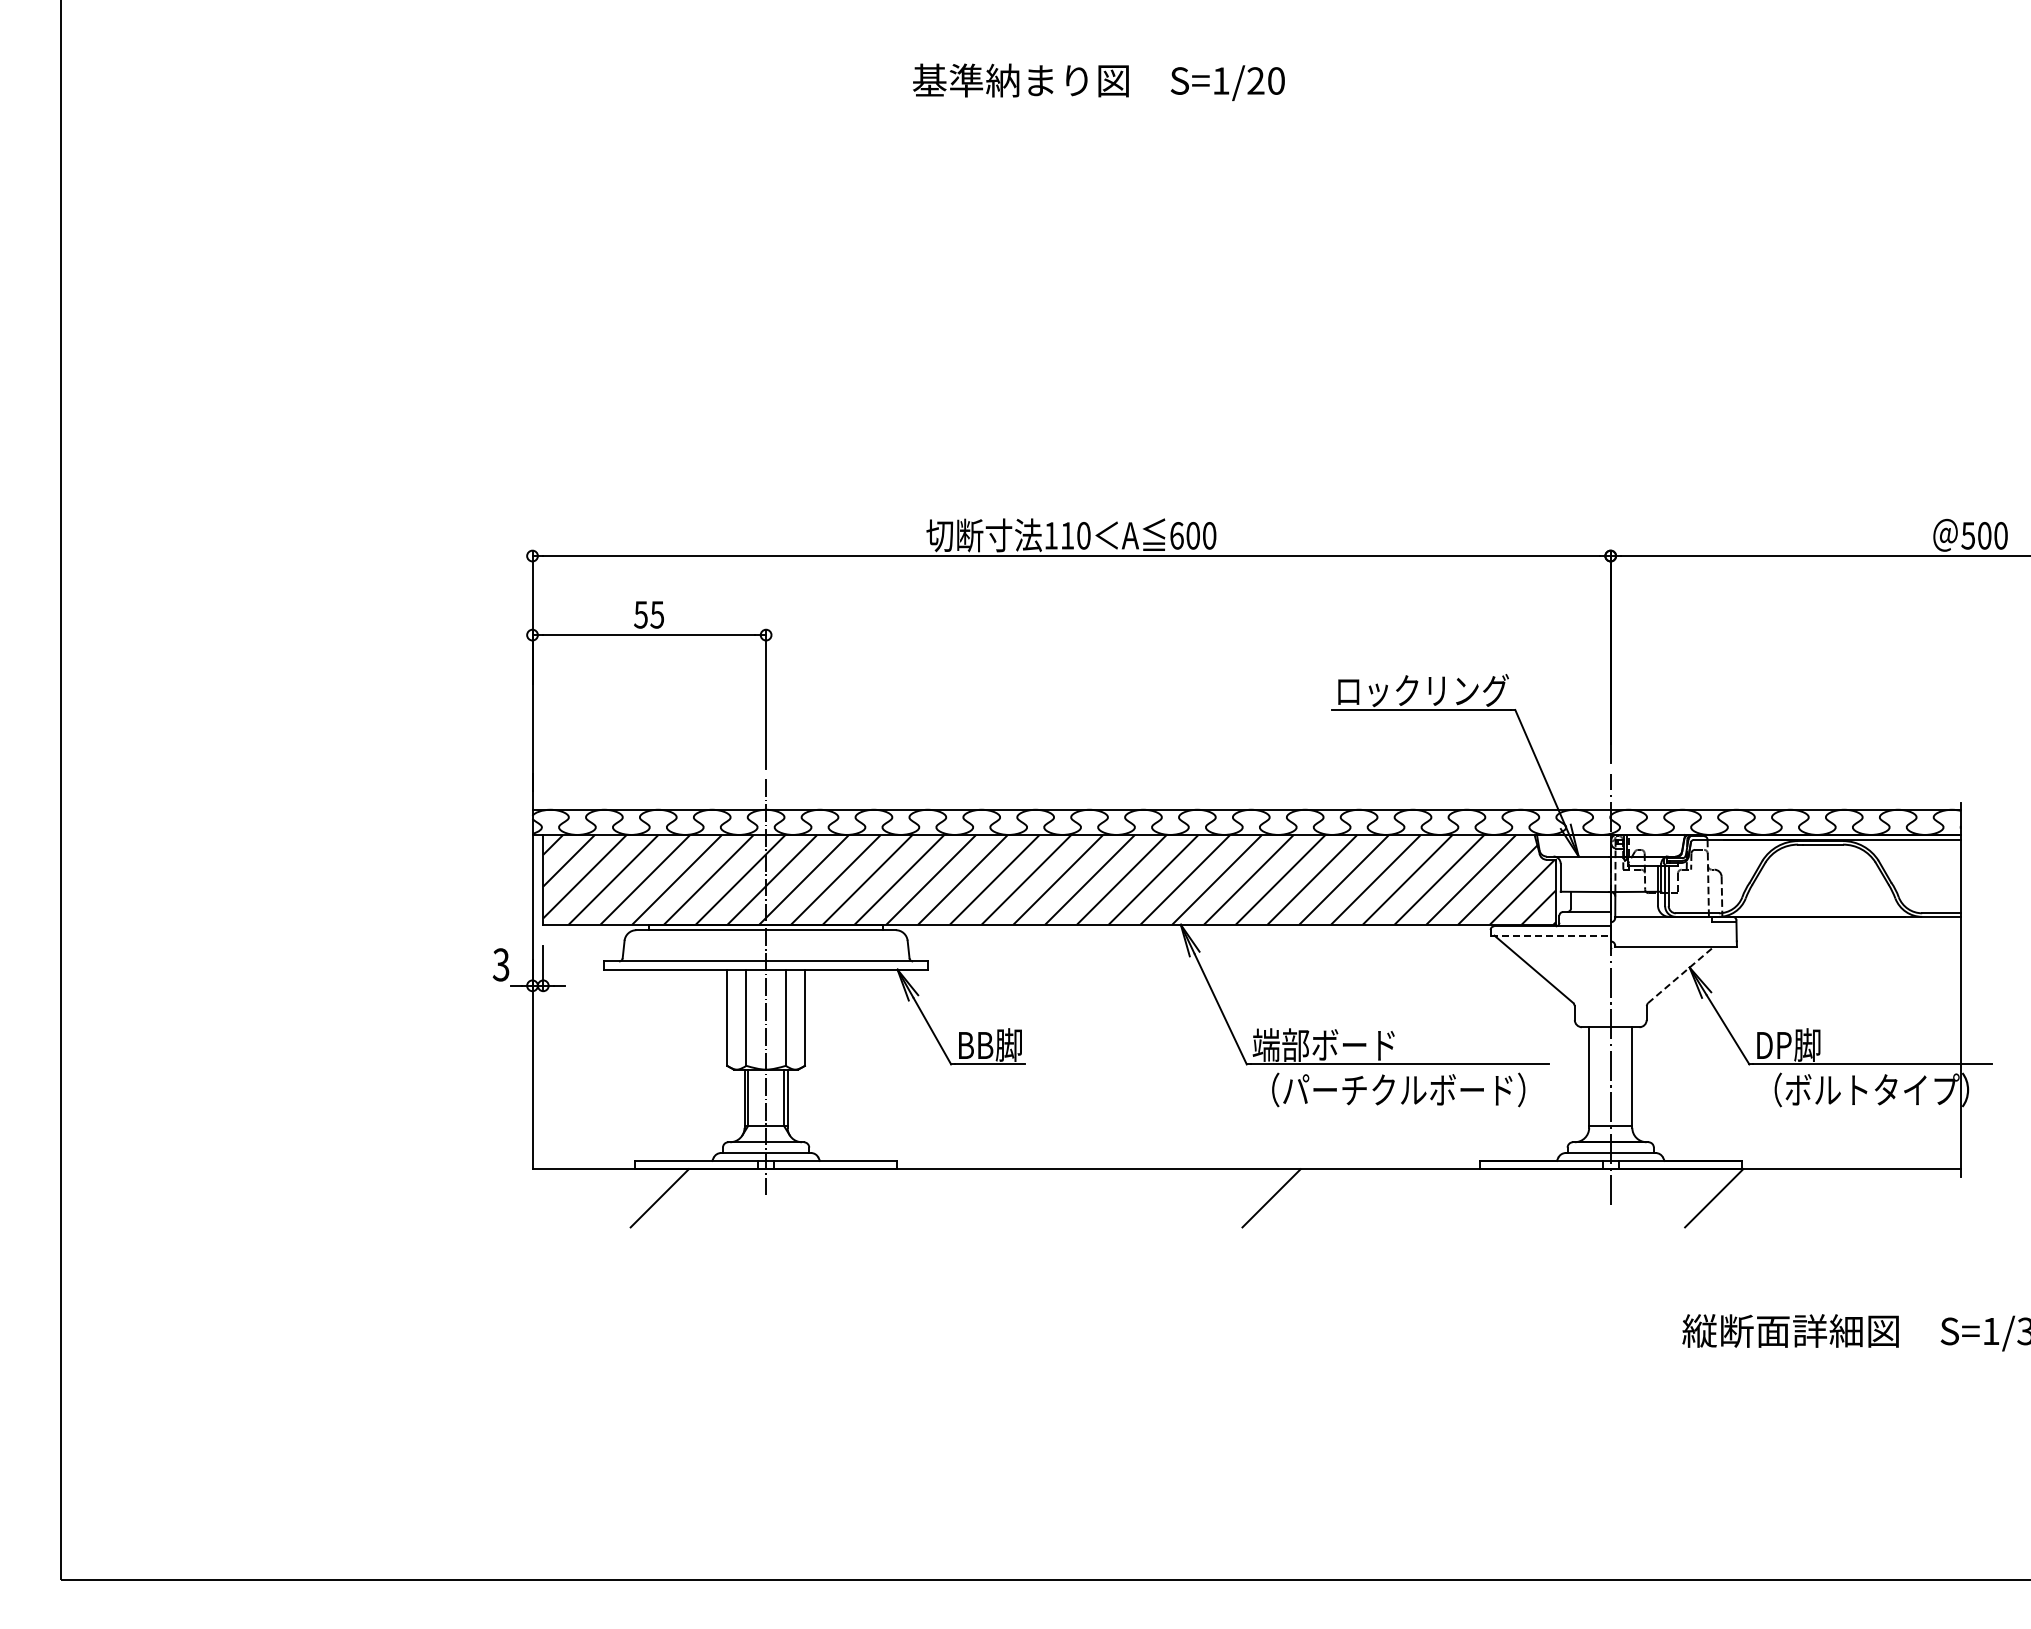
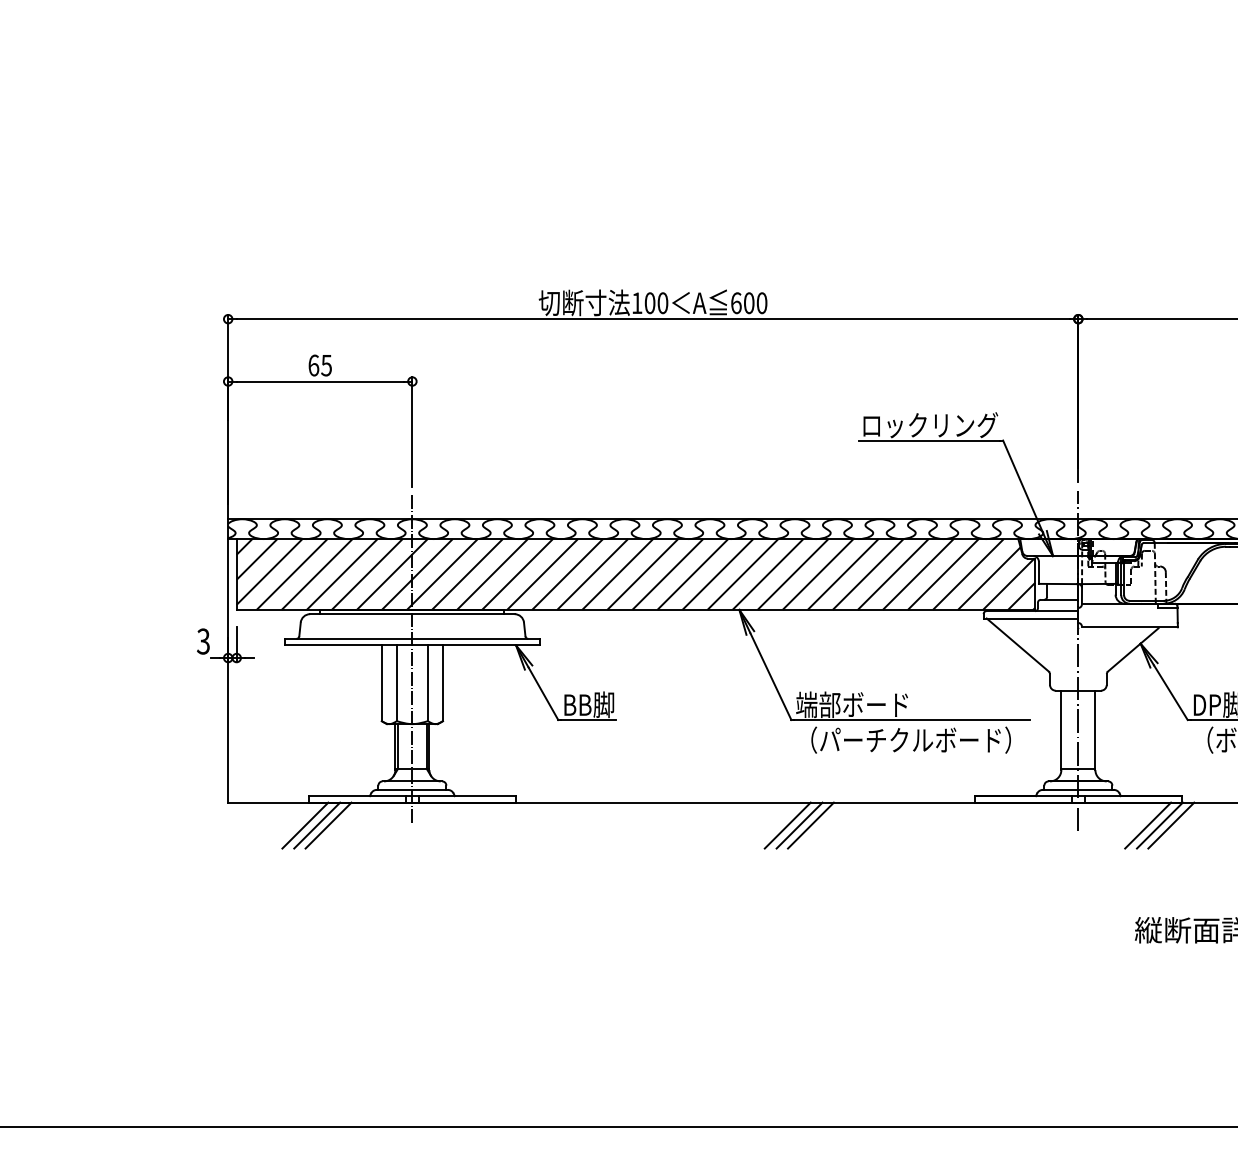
text: (1067, 535) -> (650, 302), 110 -> 100
text: (640, 614) -> (313, 365), 55 -> 65
line: (1551, 935) -> (1031, 618), dashed -> solid
line: (1680, 975) -> (1133, 649), dashed -> solid
line: (630, 1198) -> (305, 825), added
line: (645, 1198) -> (317, 825), added
line: (1242, 1198) -> (788, 825), added
line: (1257, 1198) -> (799, 825), added
line: (1699, 1198) -> (1148, 825), added
line: (1728, 1198) -> (1171, 825), added

